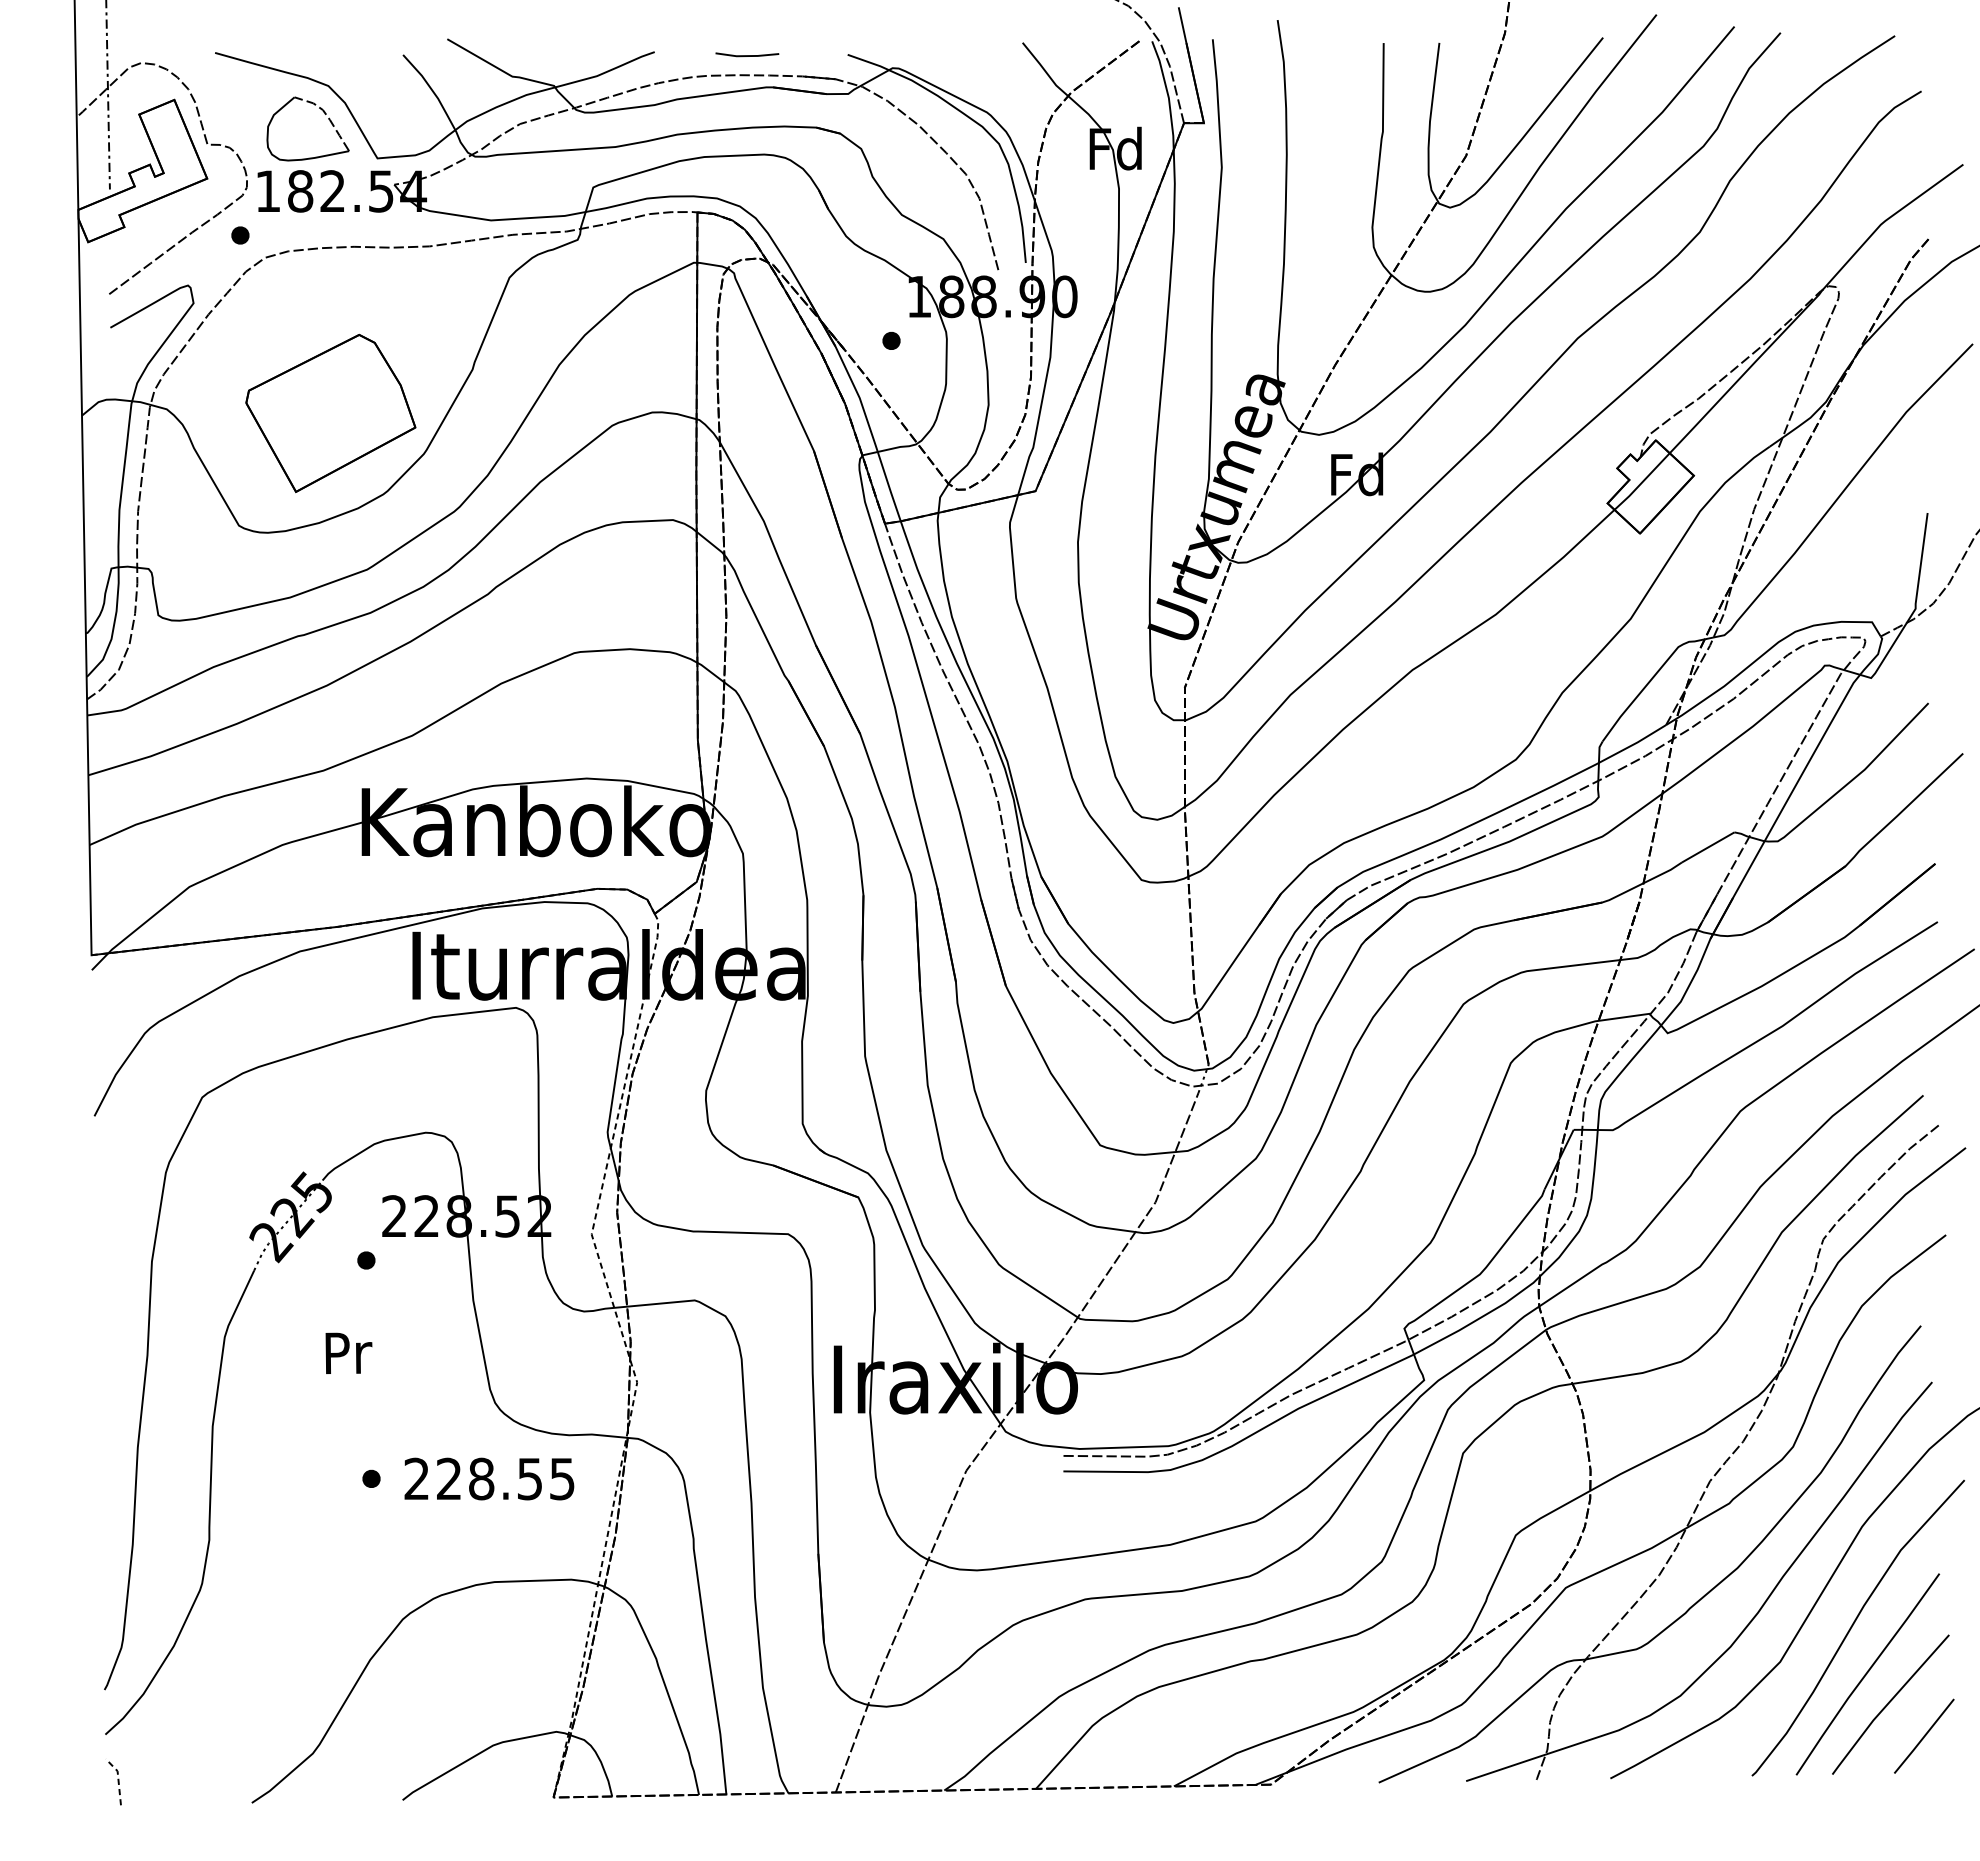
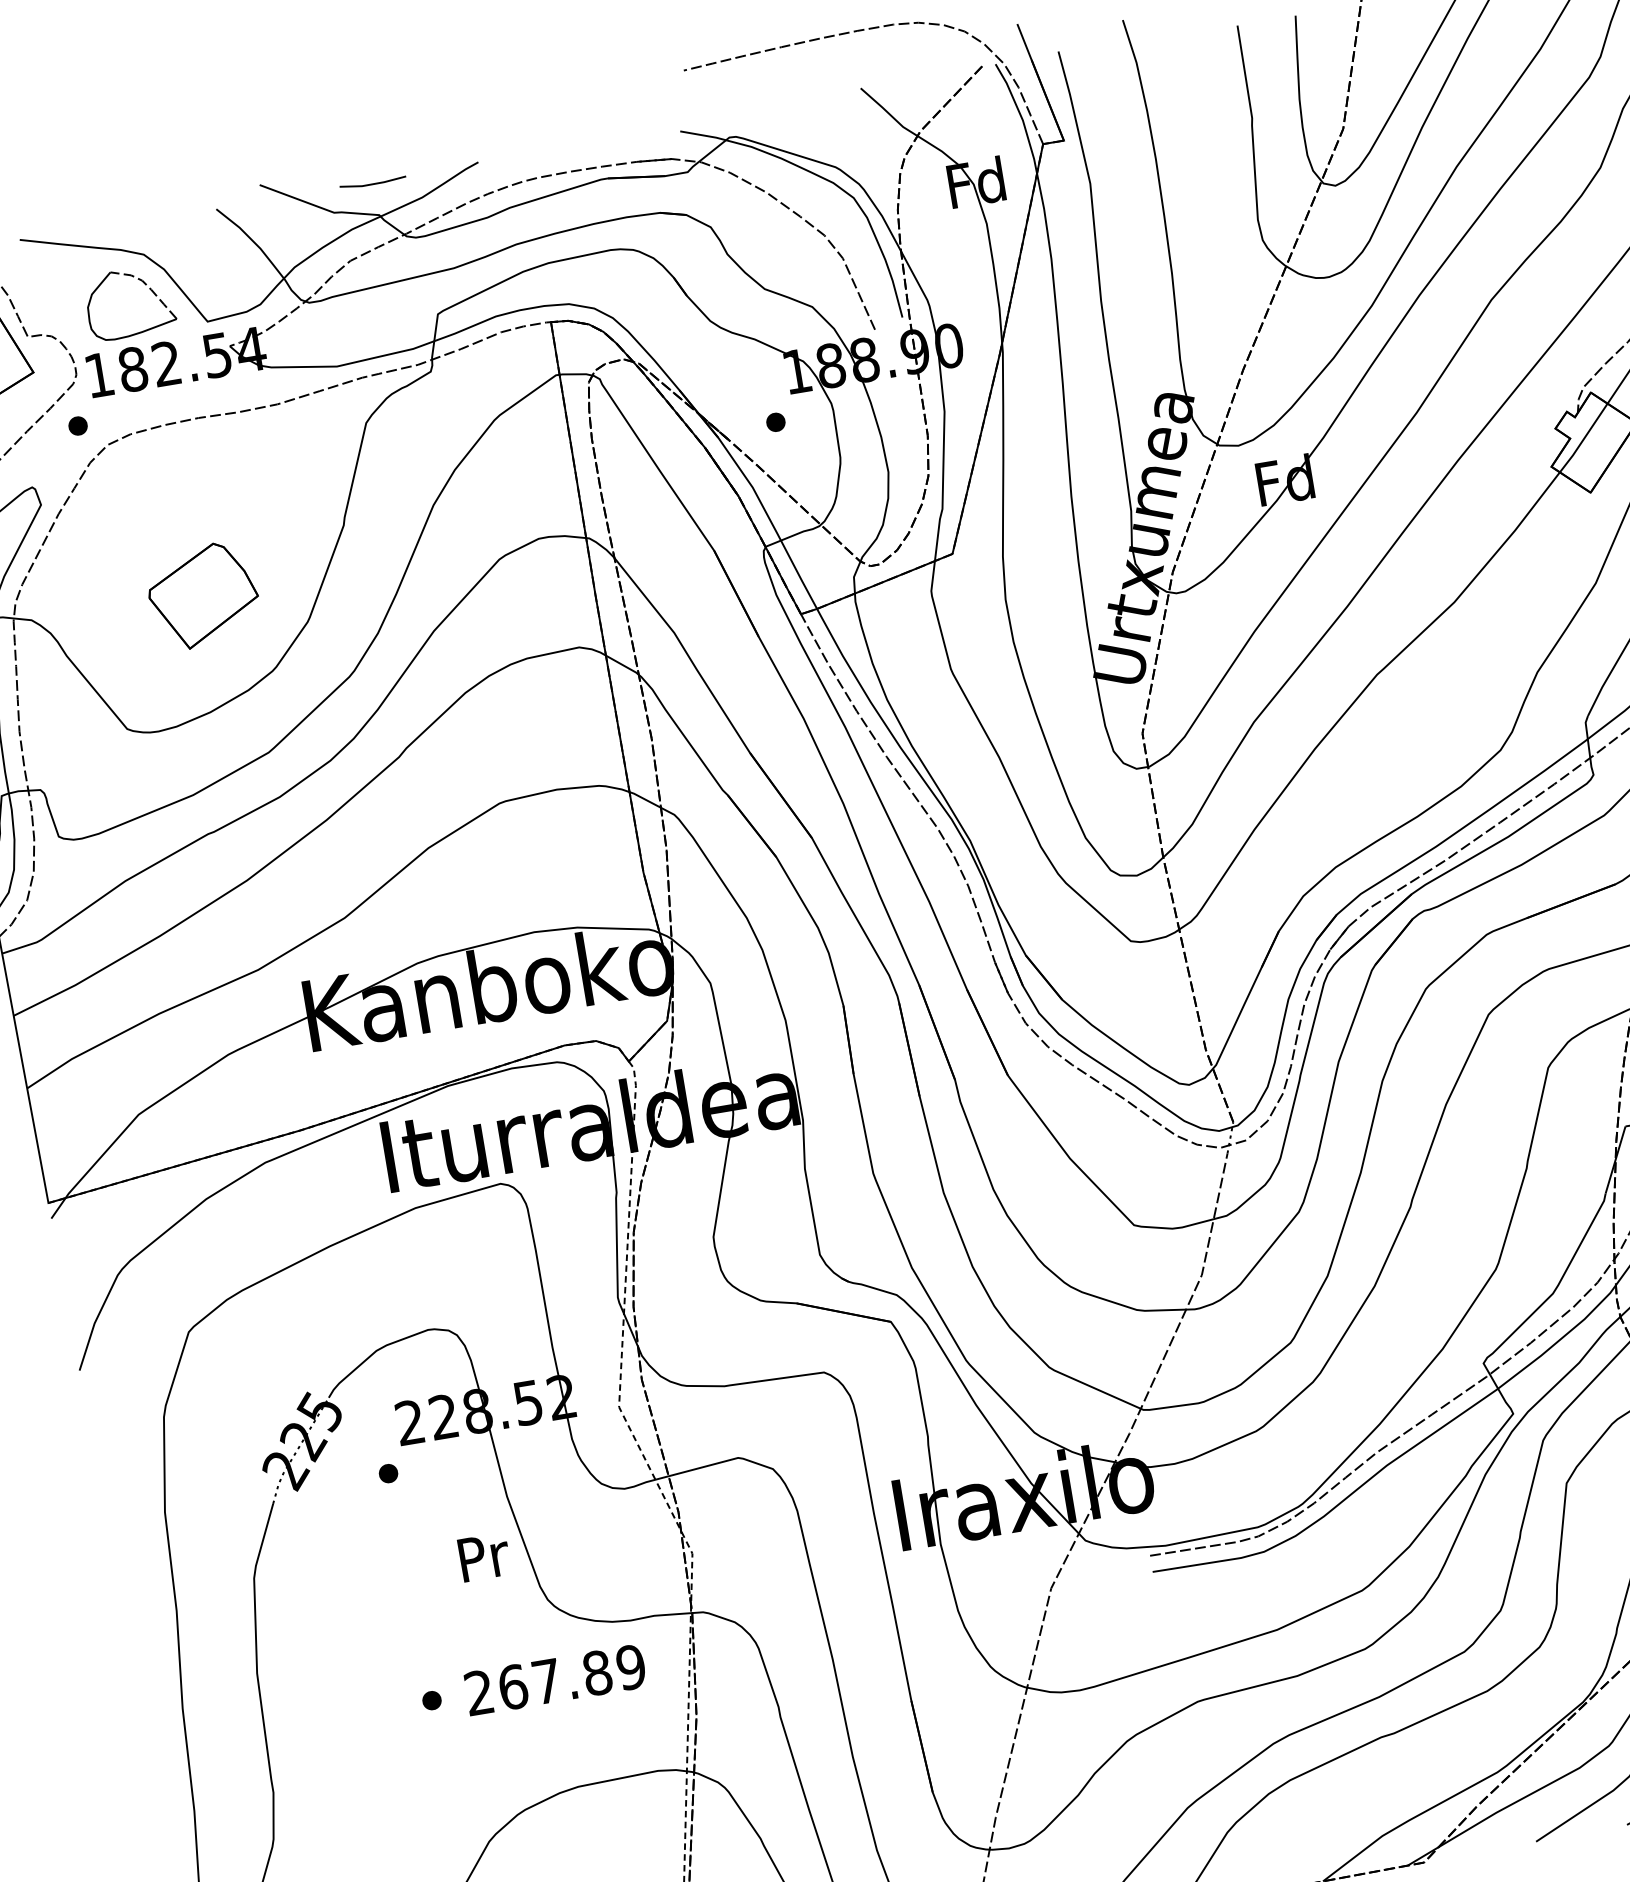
line: (747, 55) -> (373, 183), moved
part: (330, 413) -> (203, 596), size x0.6
text: (348, 1352) -> (484, 1556), moved
text: (505, 1478) -> (571, 1676), 228.55 -> 267.89

